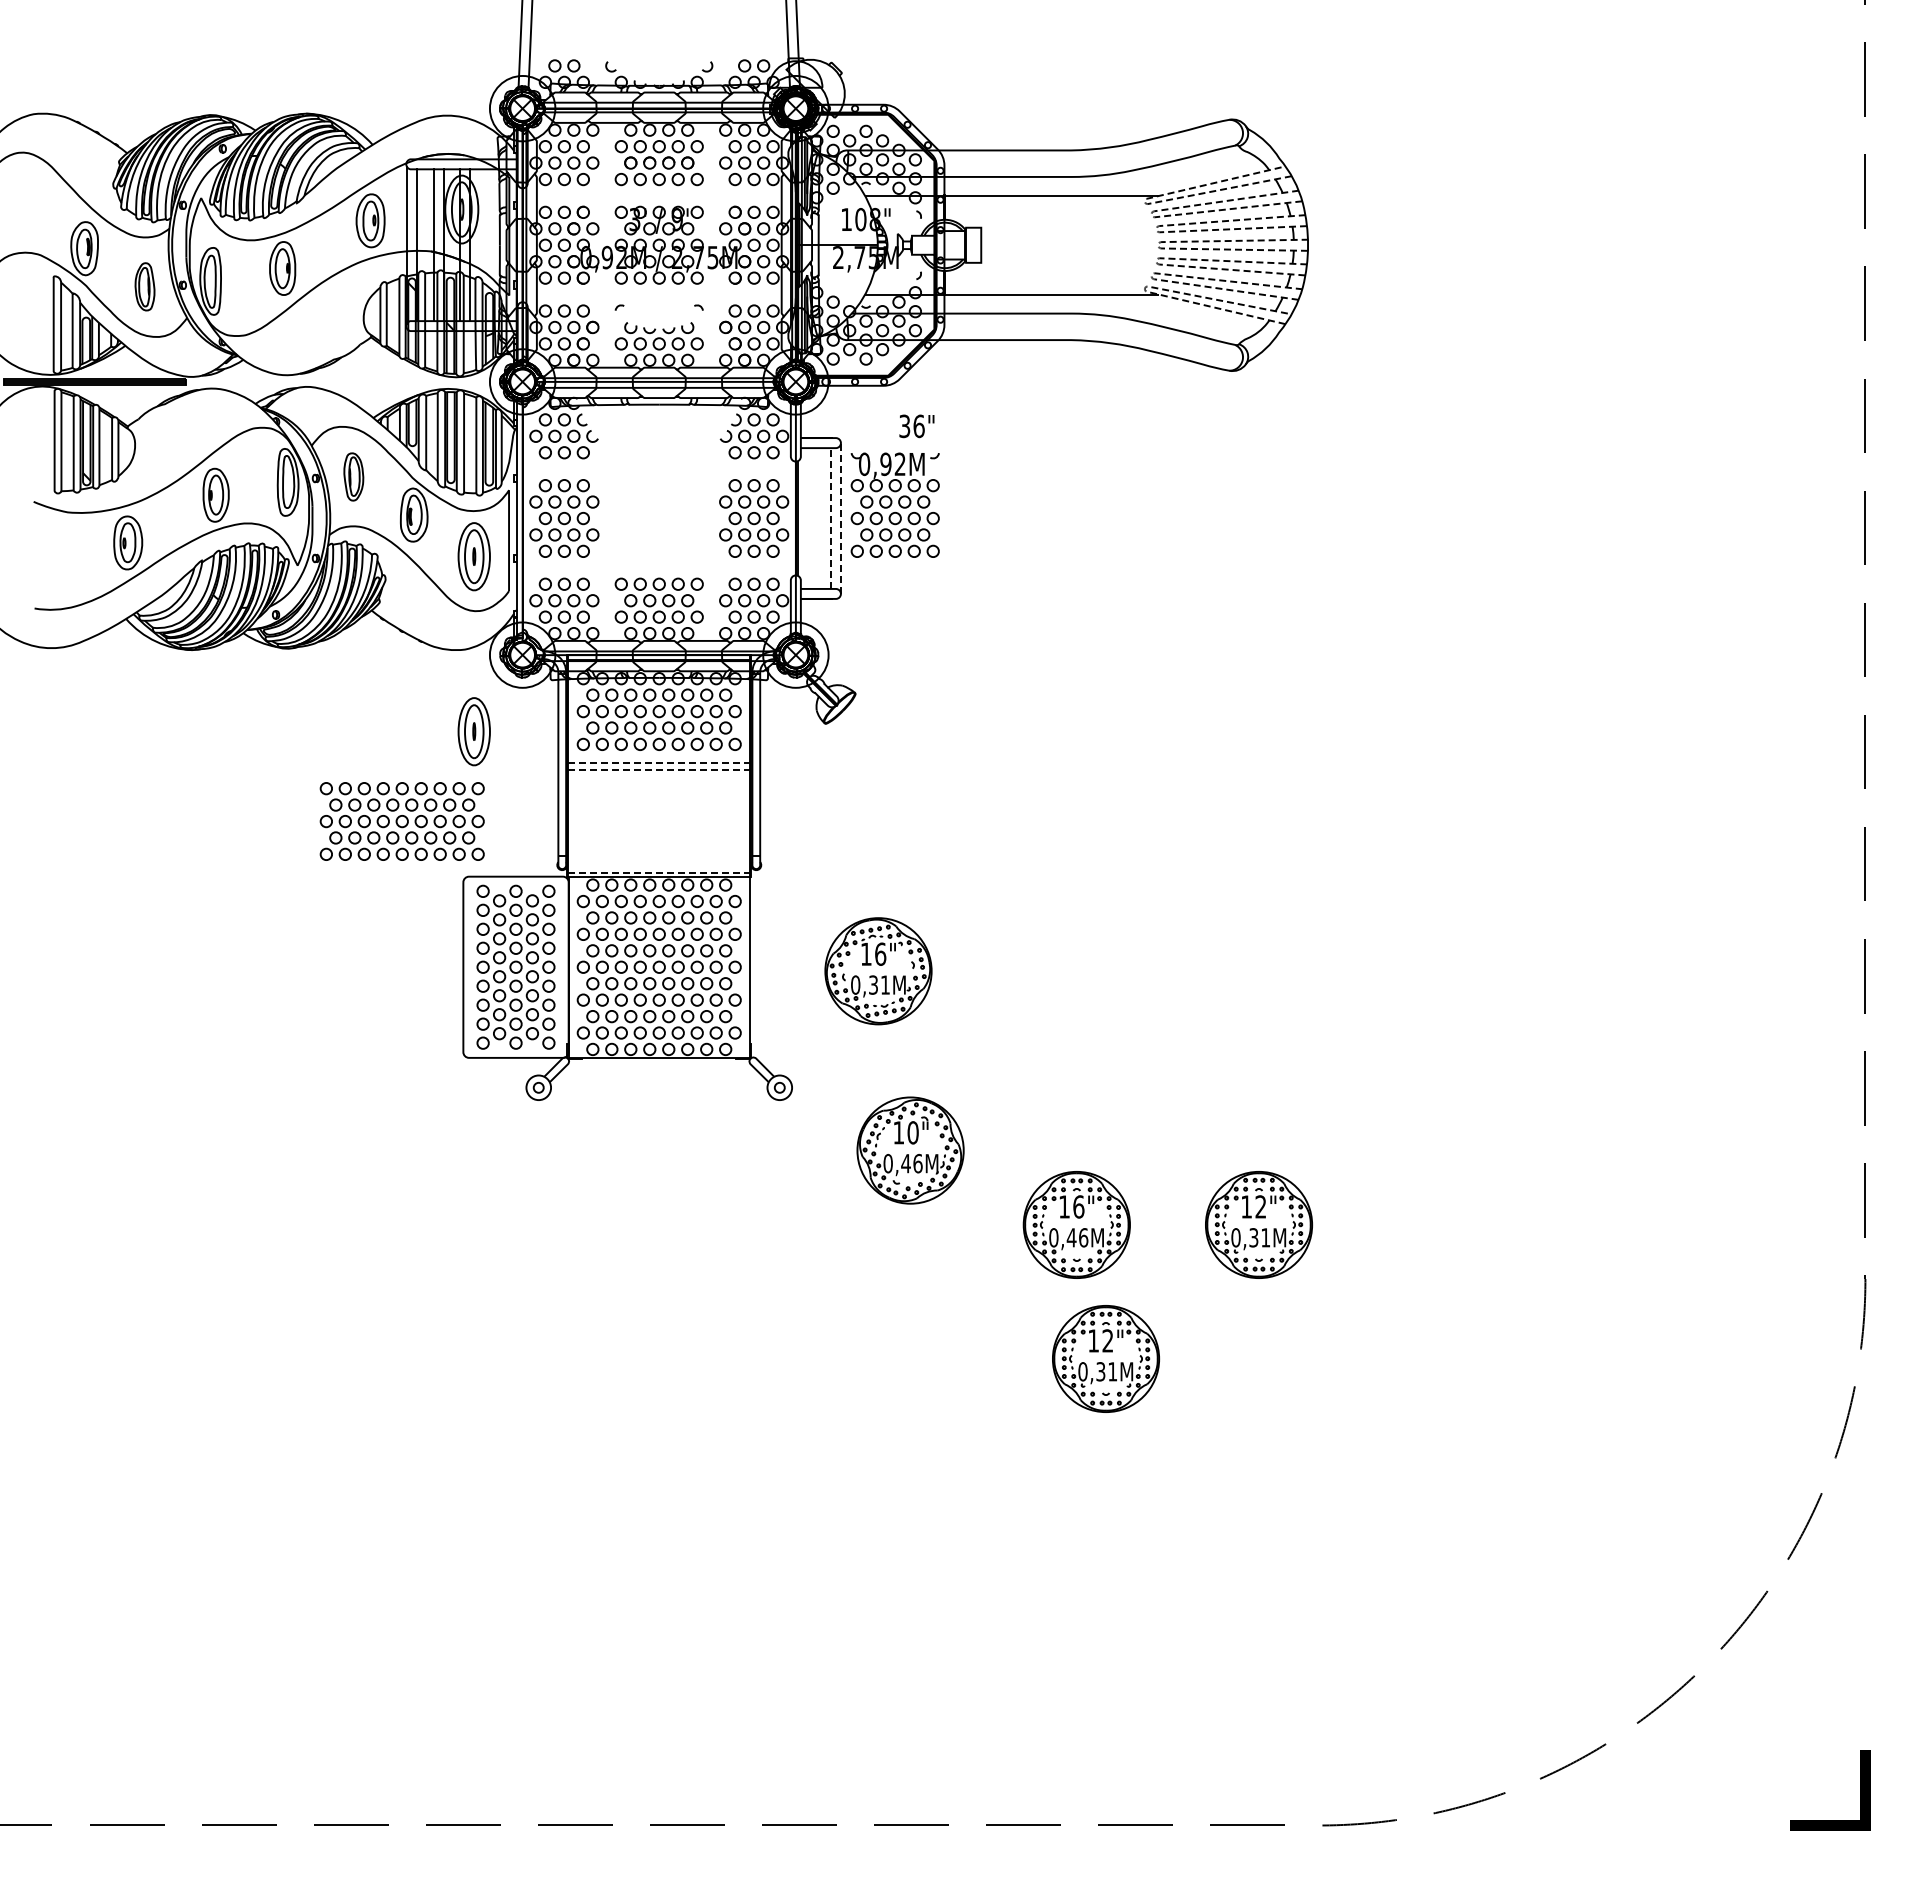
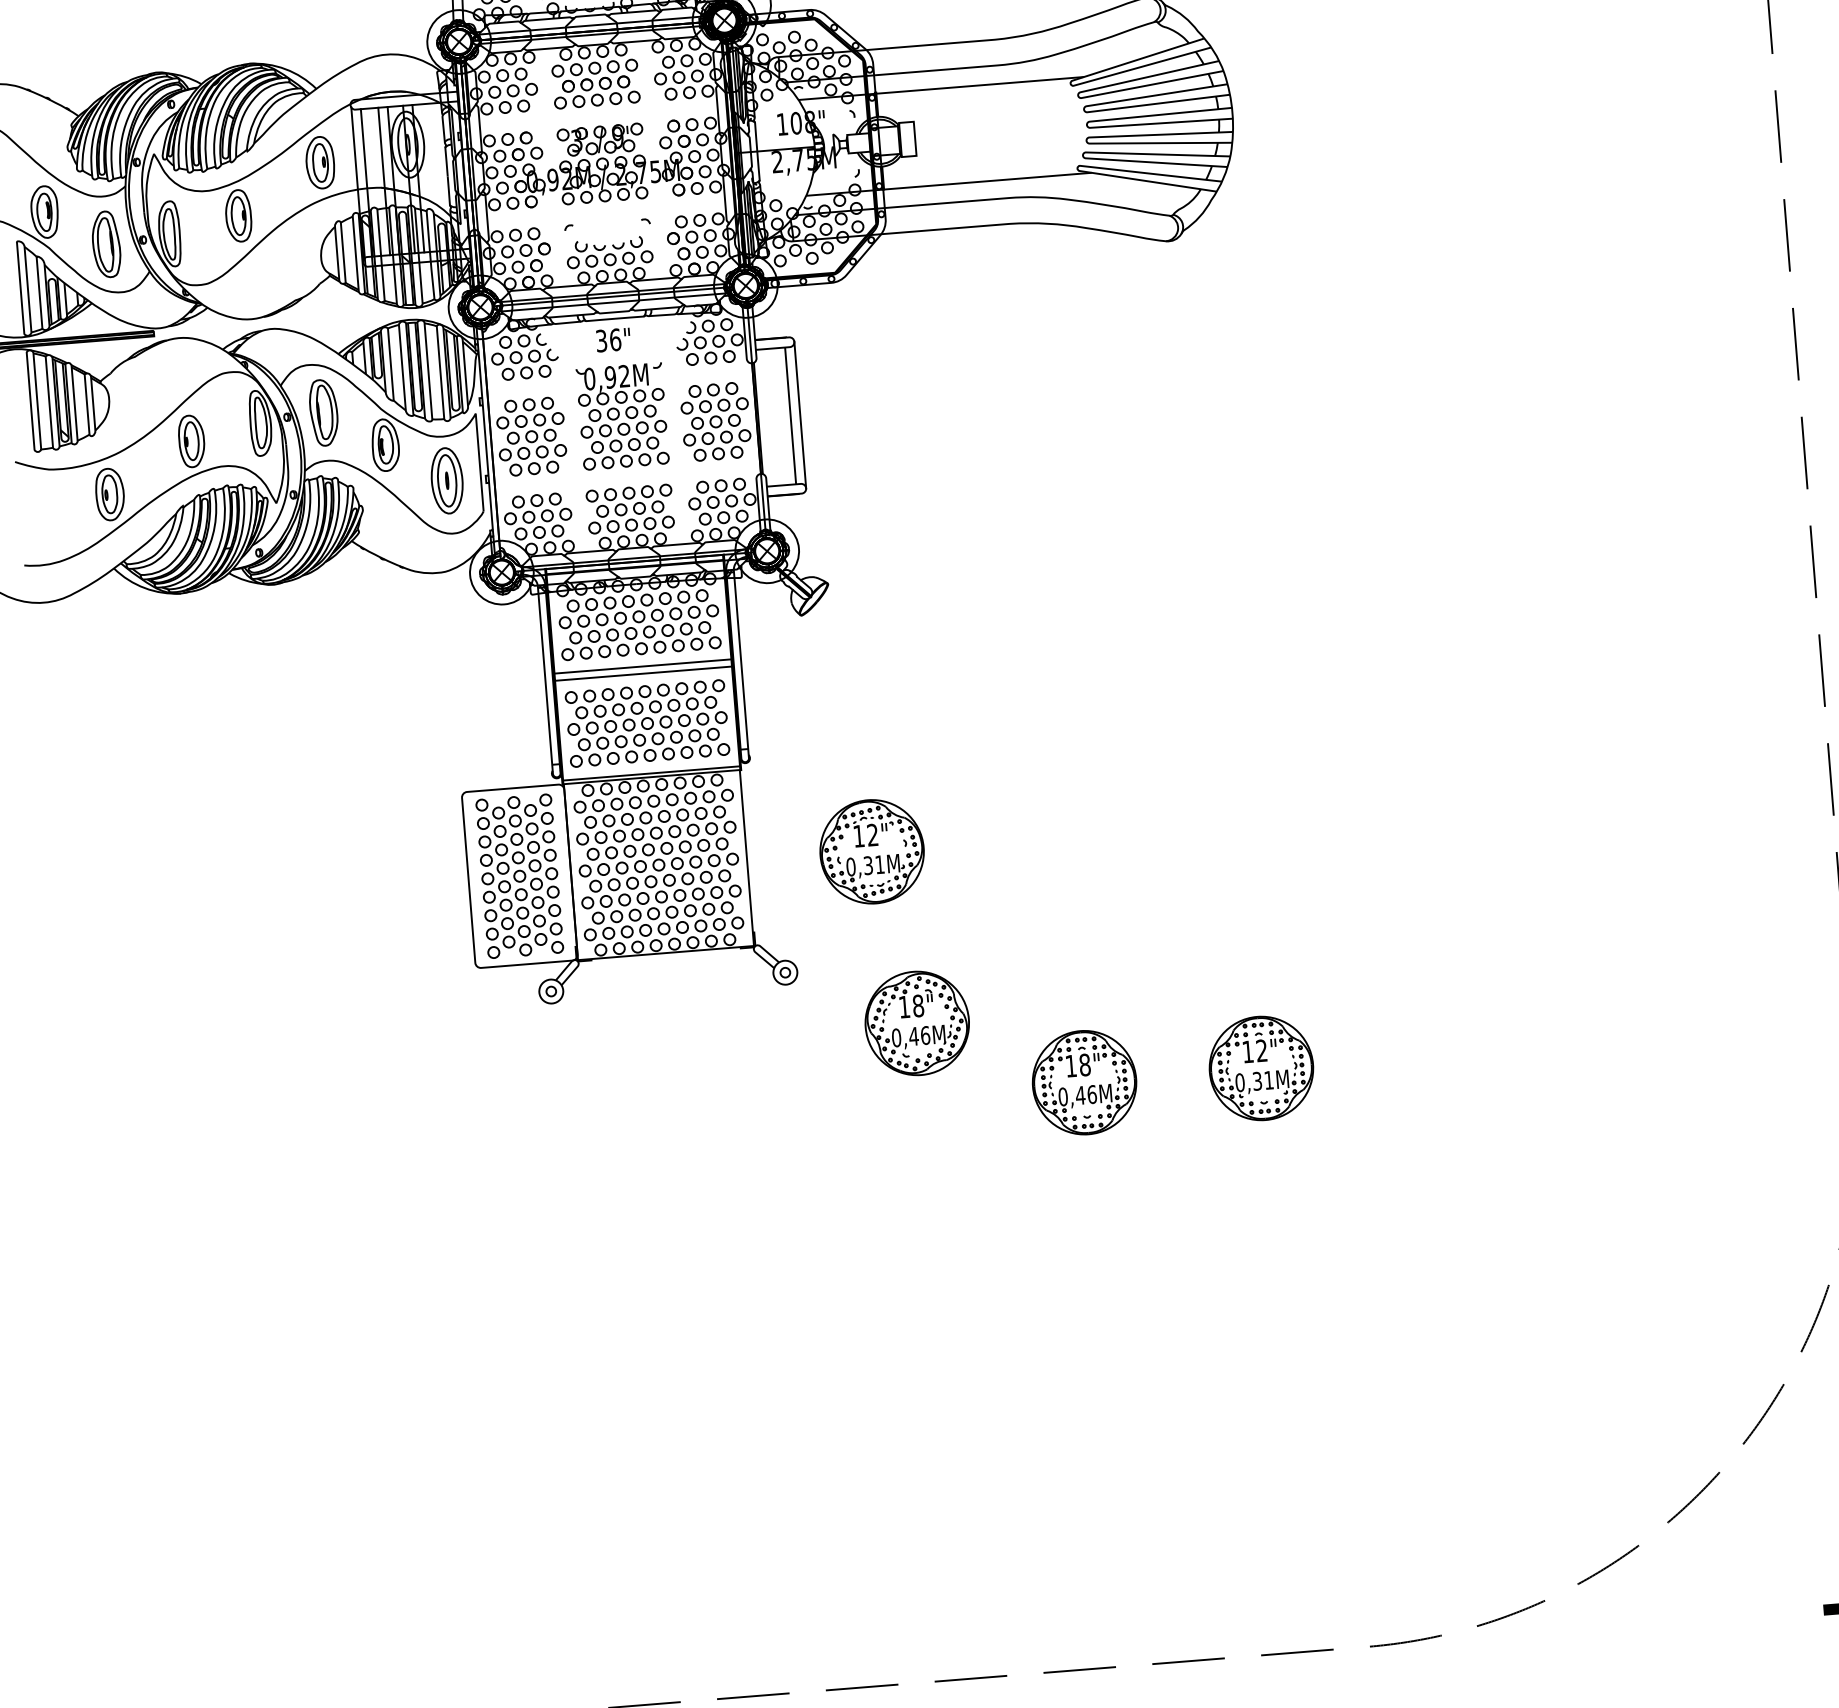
line: (1145, 202) -> (1071, 84), dashed -> solid
line: (1151, 215) -> (1078, 96), dashed -> solid
line: (1156, 229) -> (1084, 109), dashed -> solid
line: (1158, 245) -> (1087, 125), dashed -> solid
line: (1156, 261) -> (1086, 140), dashed -> solid
line: (1151, 275) -> (1082, 154), dashed -> solid
part: (144, 286) -> (105, 244), size x1.43
line: (1145, 287) -> (1077, 166), dashed -> solid
text: (916, 426) -> (613, 340), moved
part: (353, 476) -> (323, 412), size x1.43
part: (894, 504) -> (622, 415), moved
line: (830, 518) -> (790, 415), dashed -> solid
line: (840, 518) -> (799, 415), dashed -> solid
part: (473, 731) -> (460, 650), removed
line: (659, 762) -> (643, 666), dashed -> solid
line: (659, 770) -> (643, 673), dashed -> solid
part: (401, 821) -> (646, 723), moved
line: (659, 872) -> (651, 773), dashed -> solid
text: (880, 953) -> (872, 834), 16" -> 12"
text: (912, 1132) -> (917, 1005), 10" -> 18"
text: (1078, 1206) -> (1084, 1064), 16" -> 18"
part: (1105, 1358) -> (1122, 1210), removed

